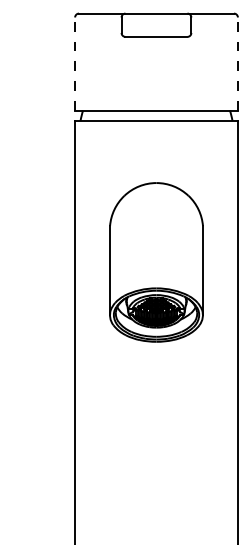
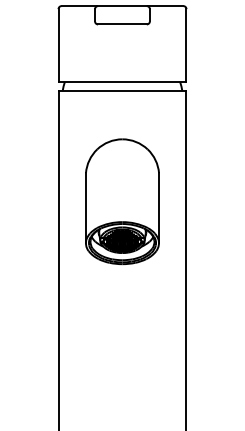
line: (75, 63) -> (58, 45), dashed -> solid
line: (237, 63) -> (186, 45), dashed -> solid

